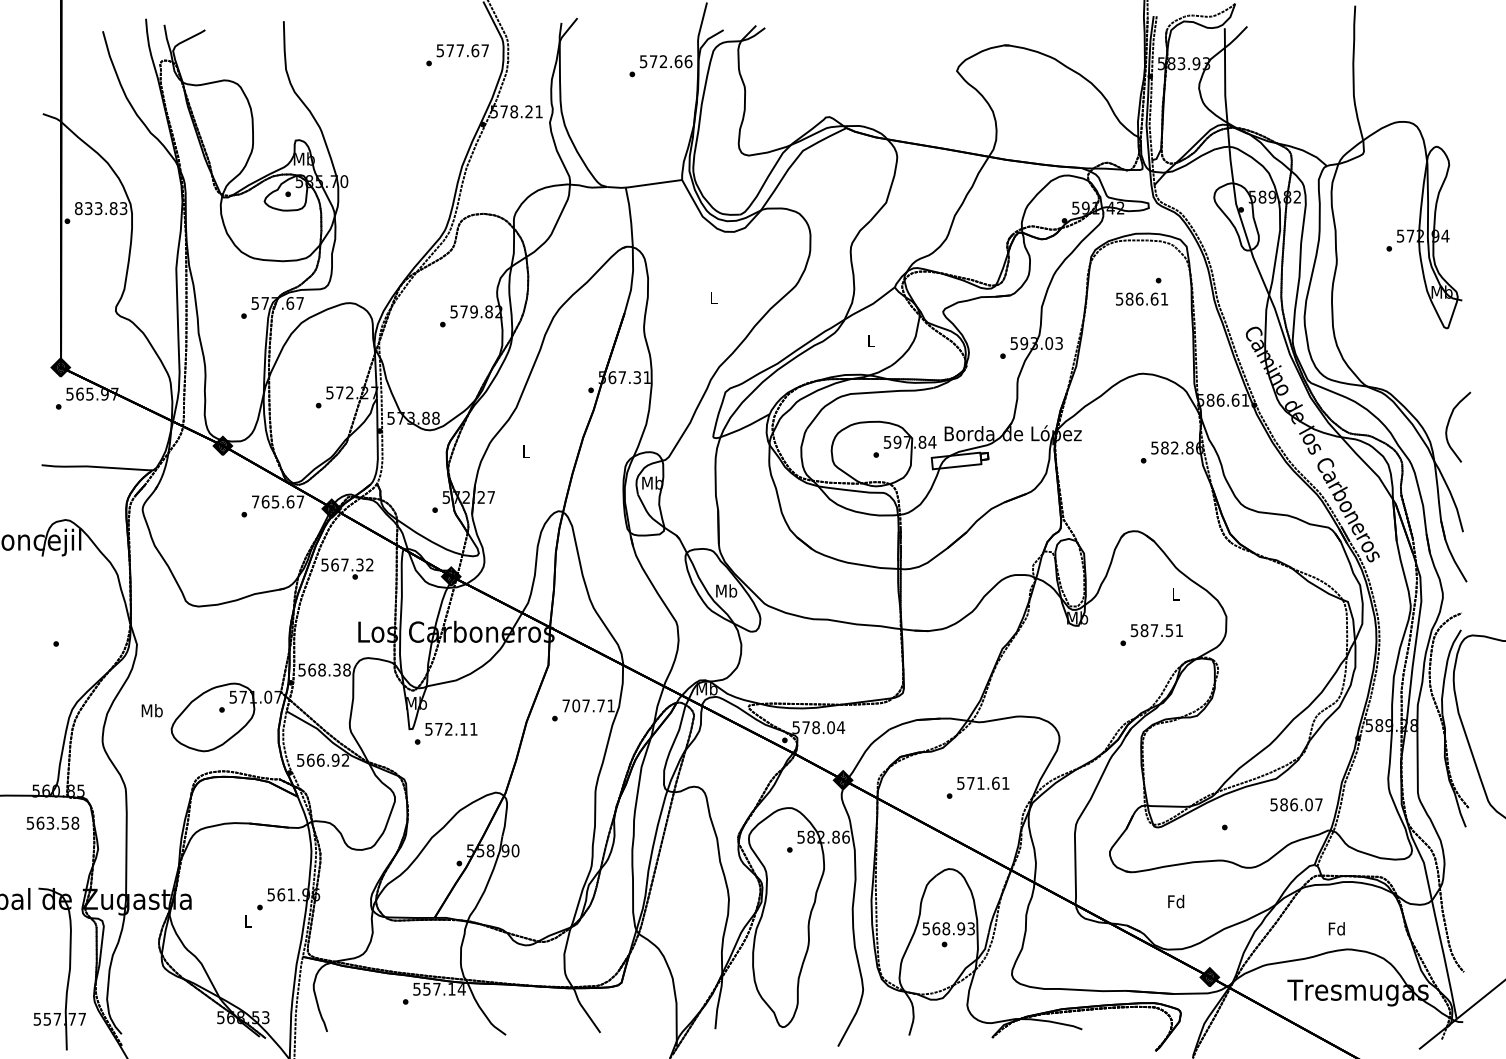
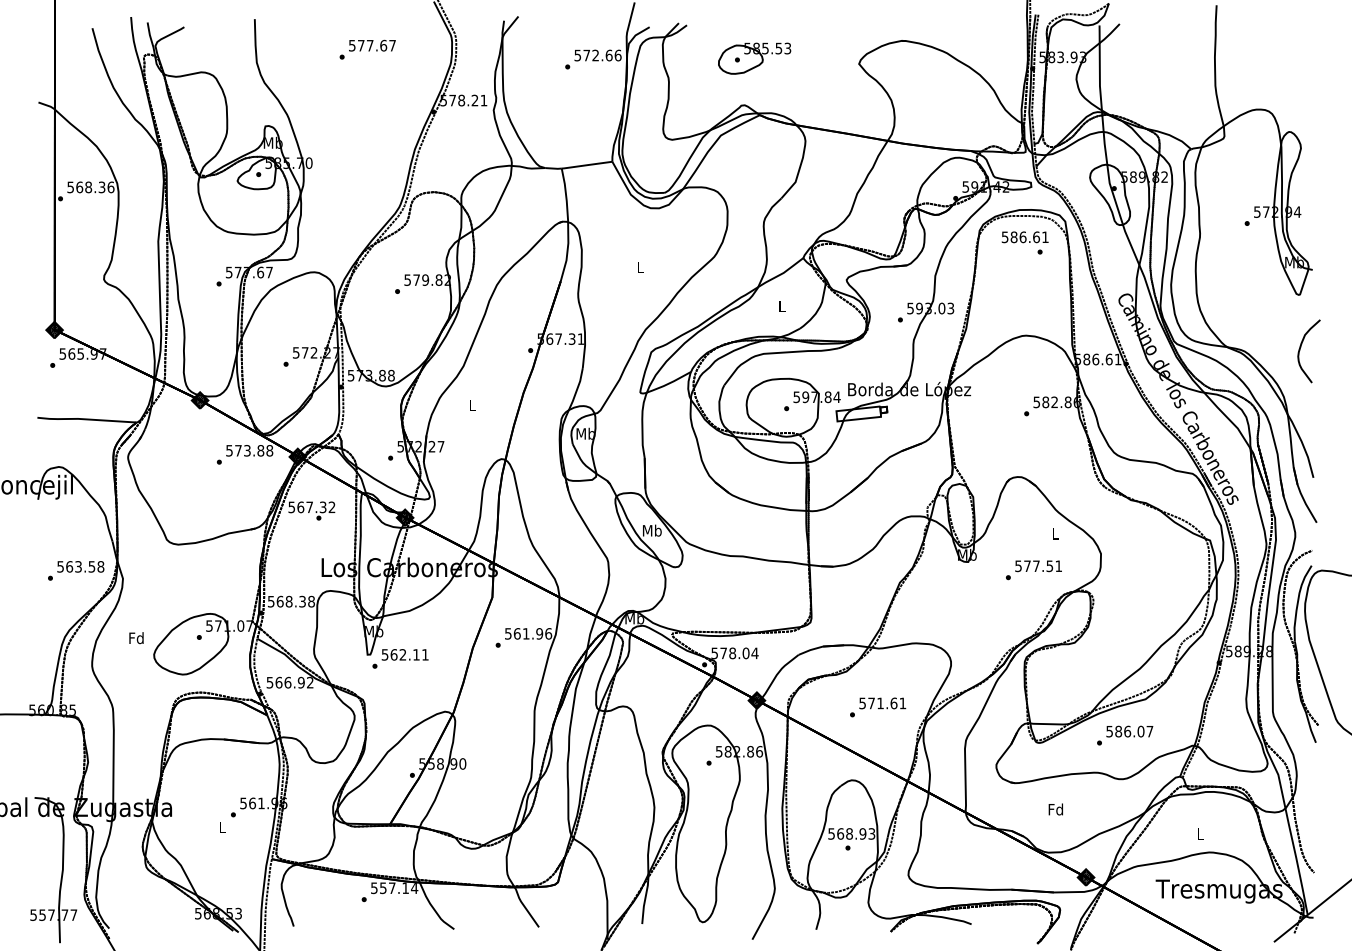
text: (457, 55) -> (367, 49), moved
part: (840, 64) -> (754, 58), added
text: (100, 208) -> (90, 187), 833.83 -> 568.36
text: (1142, 298) -> (1025, 236), moved
curve: (1449, 423) -> (1301, 348), moved
text: (277, 501) -> (249, 450), 765.67 -> 573.88
text: (1144, 630) -> (1027, 566), 587.51 -> 577.51
text: (588, 705) -> (528, 633), 707.71 -> 561.96
text: (151, 710) -> (136, 637), Mb -> Fd
text: (438, 728) -> (393, 654), 572.11 -> 562.11
text: (1296, 804) -> (1129, 731), moved
text: (52, 822) -> (80, 566), moved
text: (1336, 928) -> (1199, 833), Fd -> L

